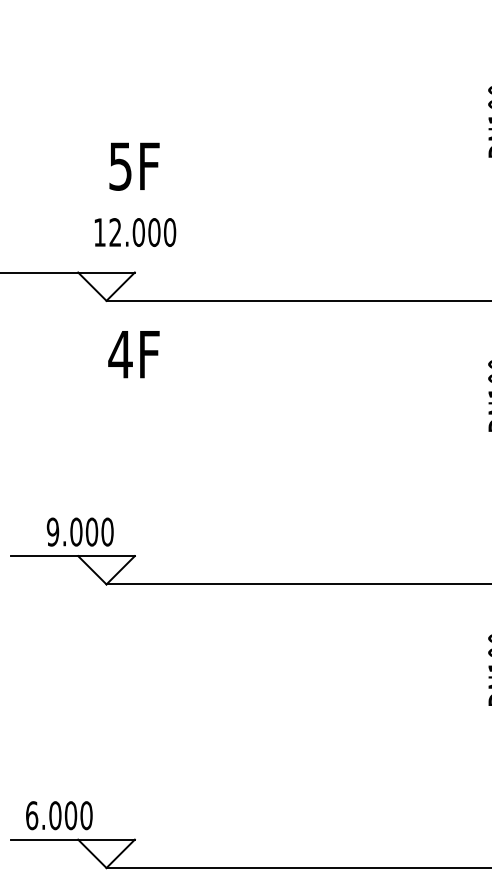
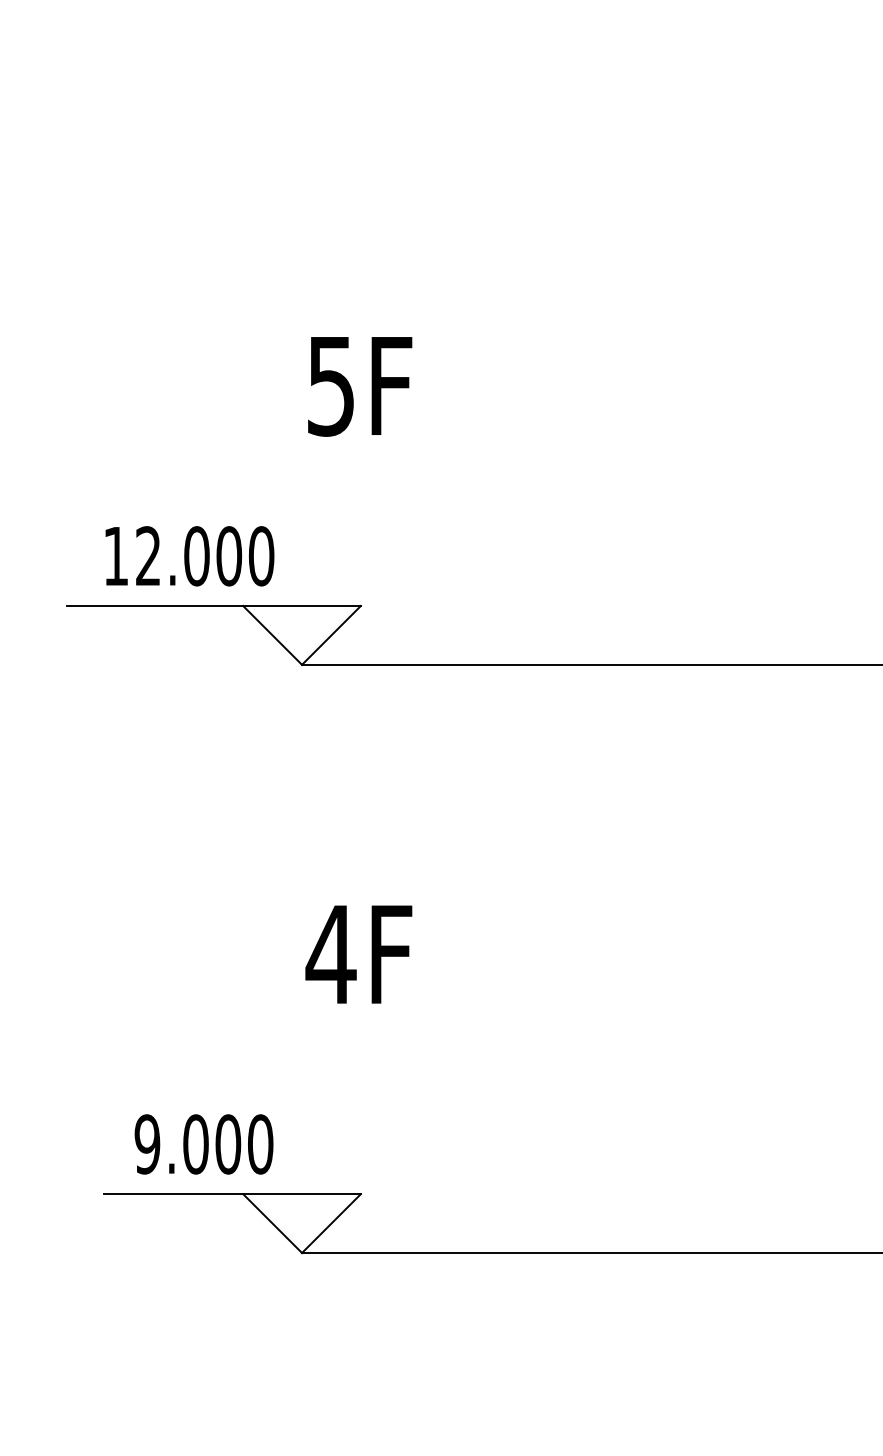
text: (135, 232) -> (189, 556), moved
text: (133, 354) -> (357, 954), moved
text: (79, 531) -> (202, 1143), moved

